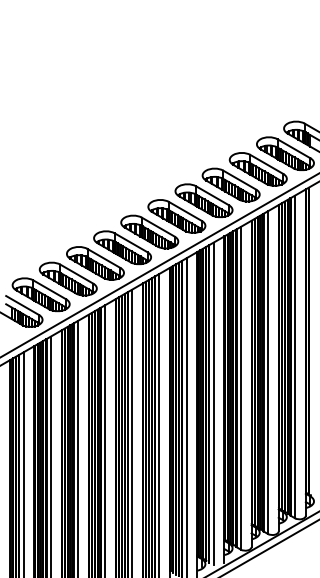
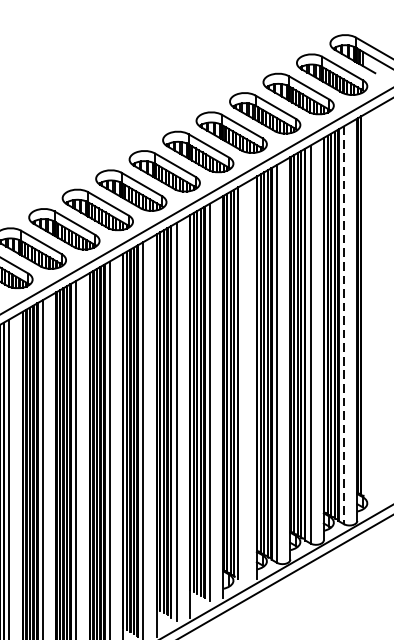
line: (295, 357) -> (344, 325), solid -> dashed
line: (213, 403) -> (243, 382), removed

